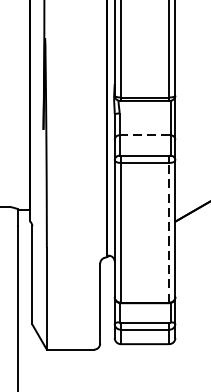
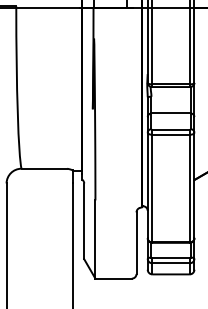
line: (145, 135) -> (171, 113), dashed -> solid
line: (168, 232) -> (189, 188), dashed -> solid

